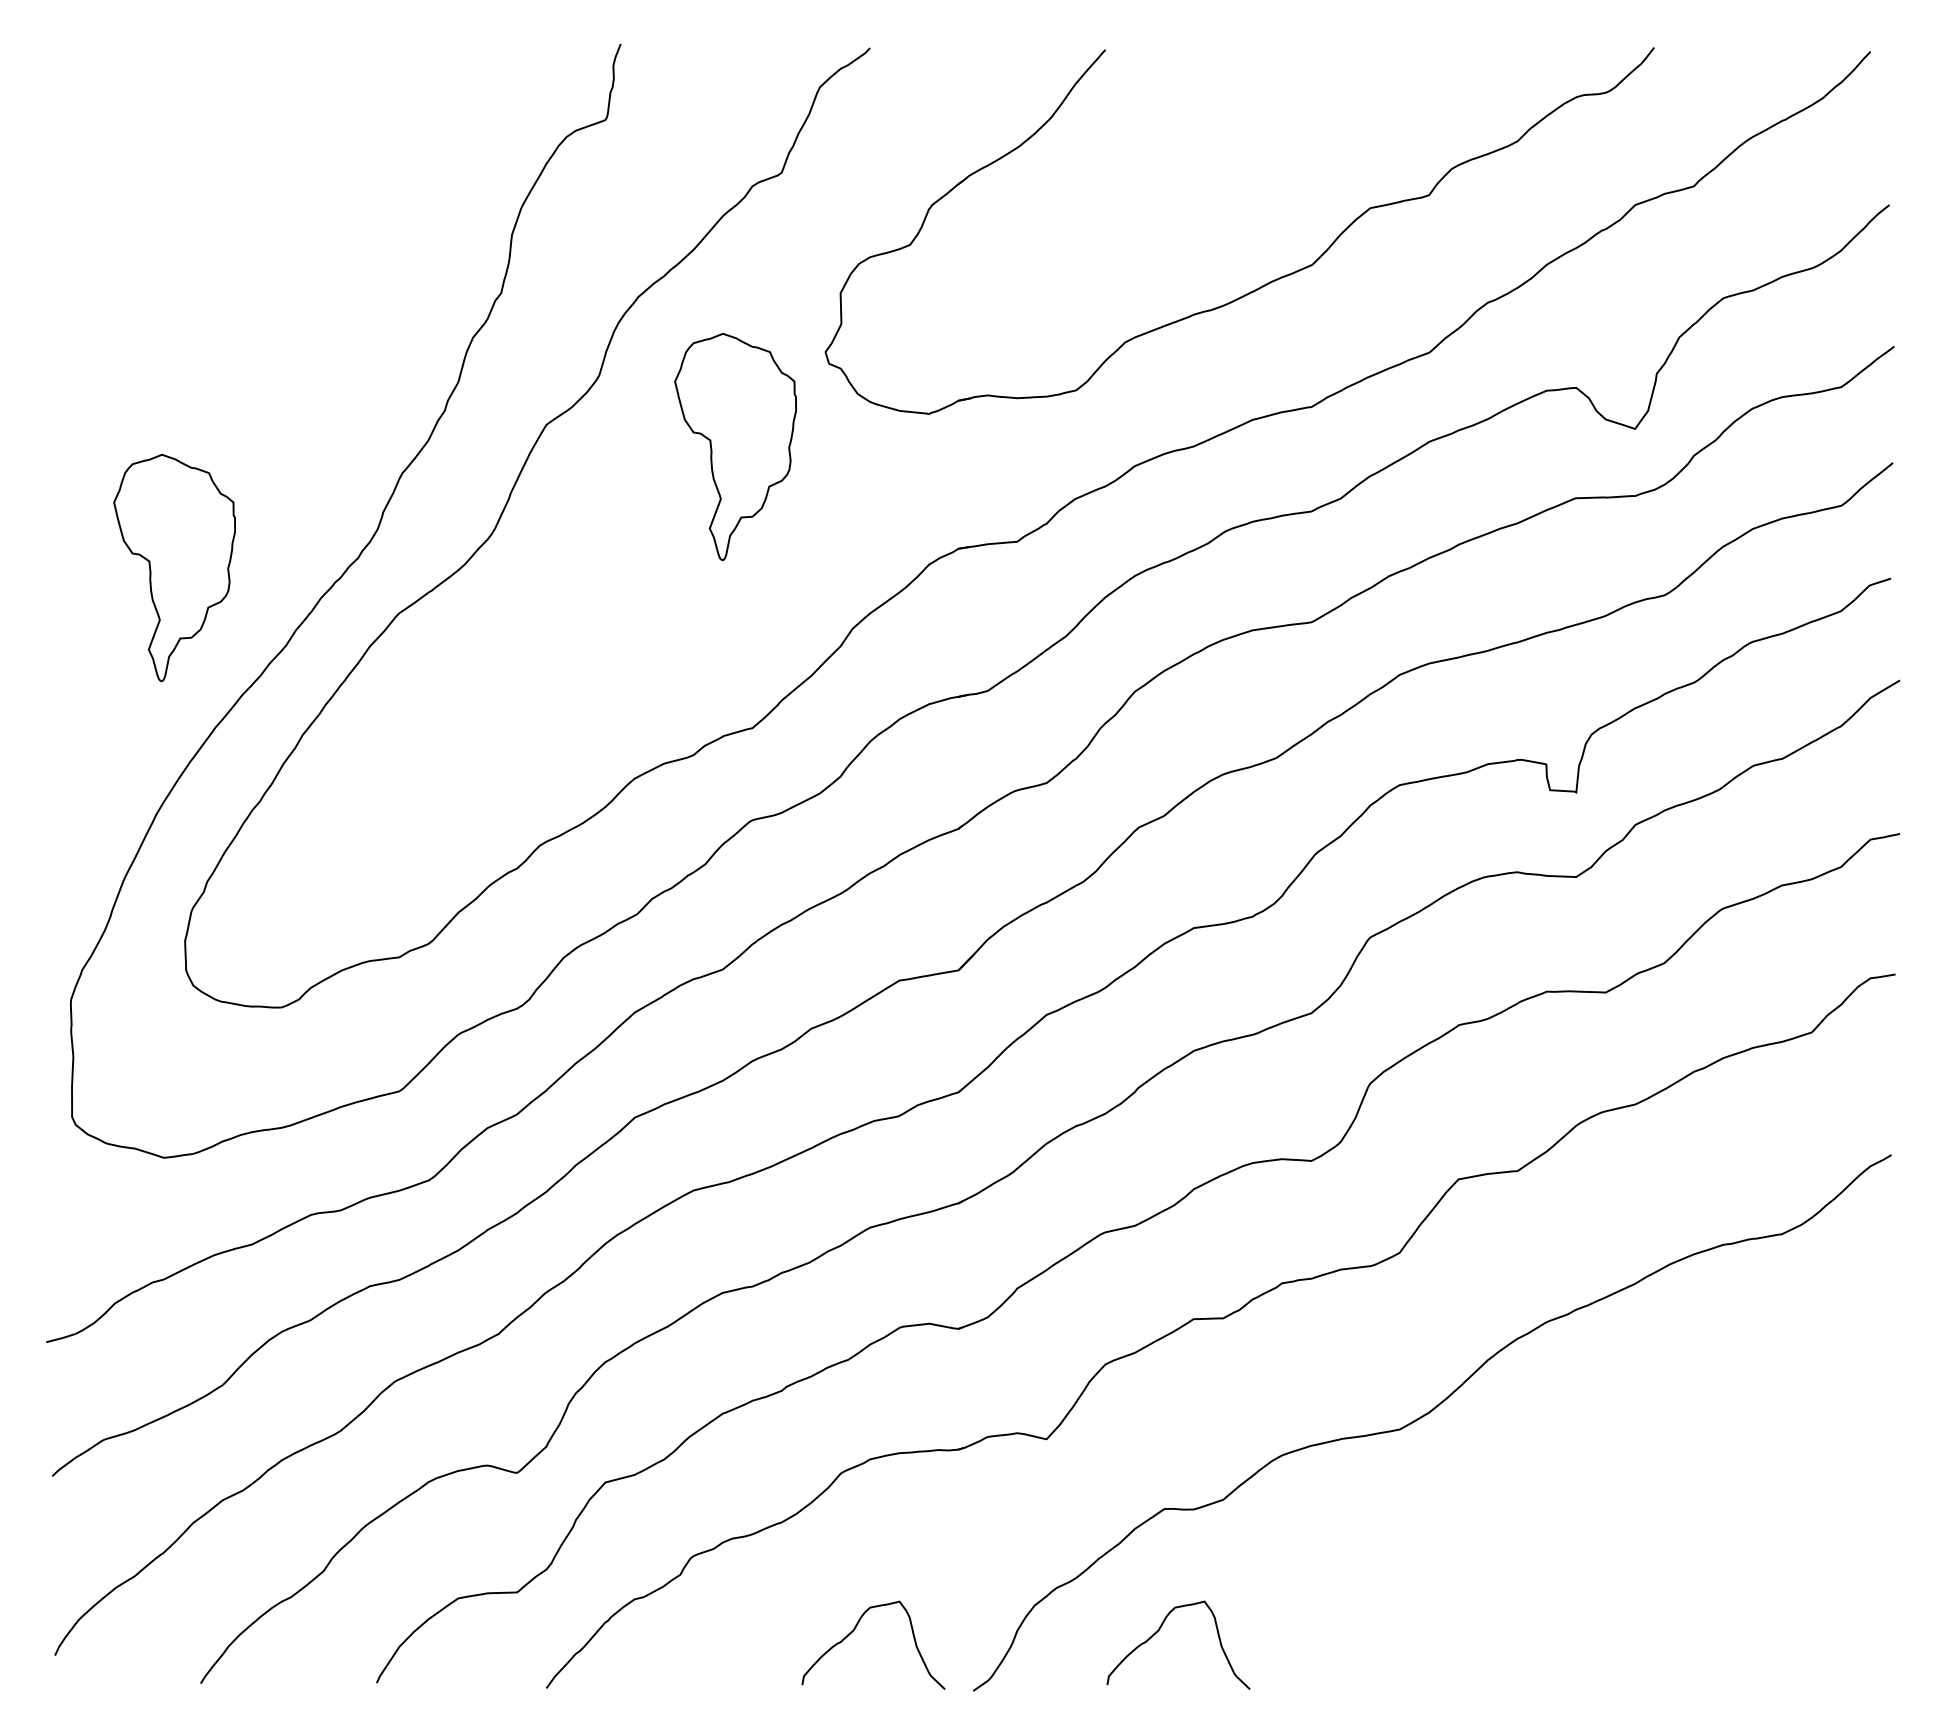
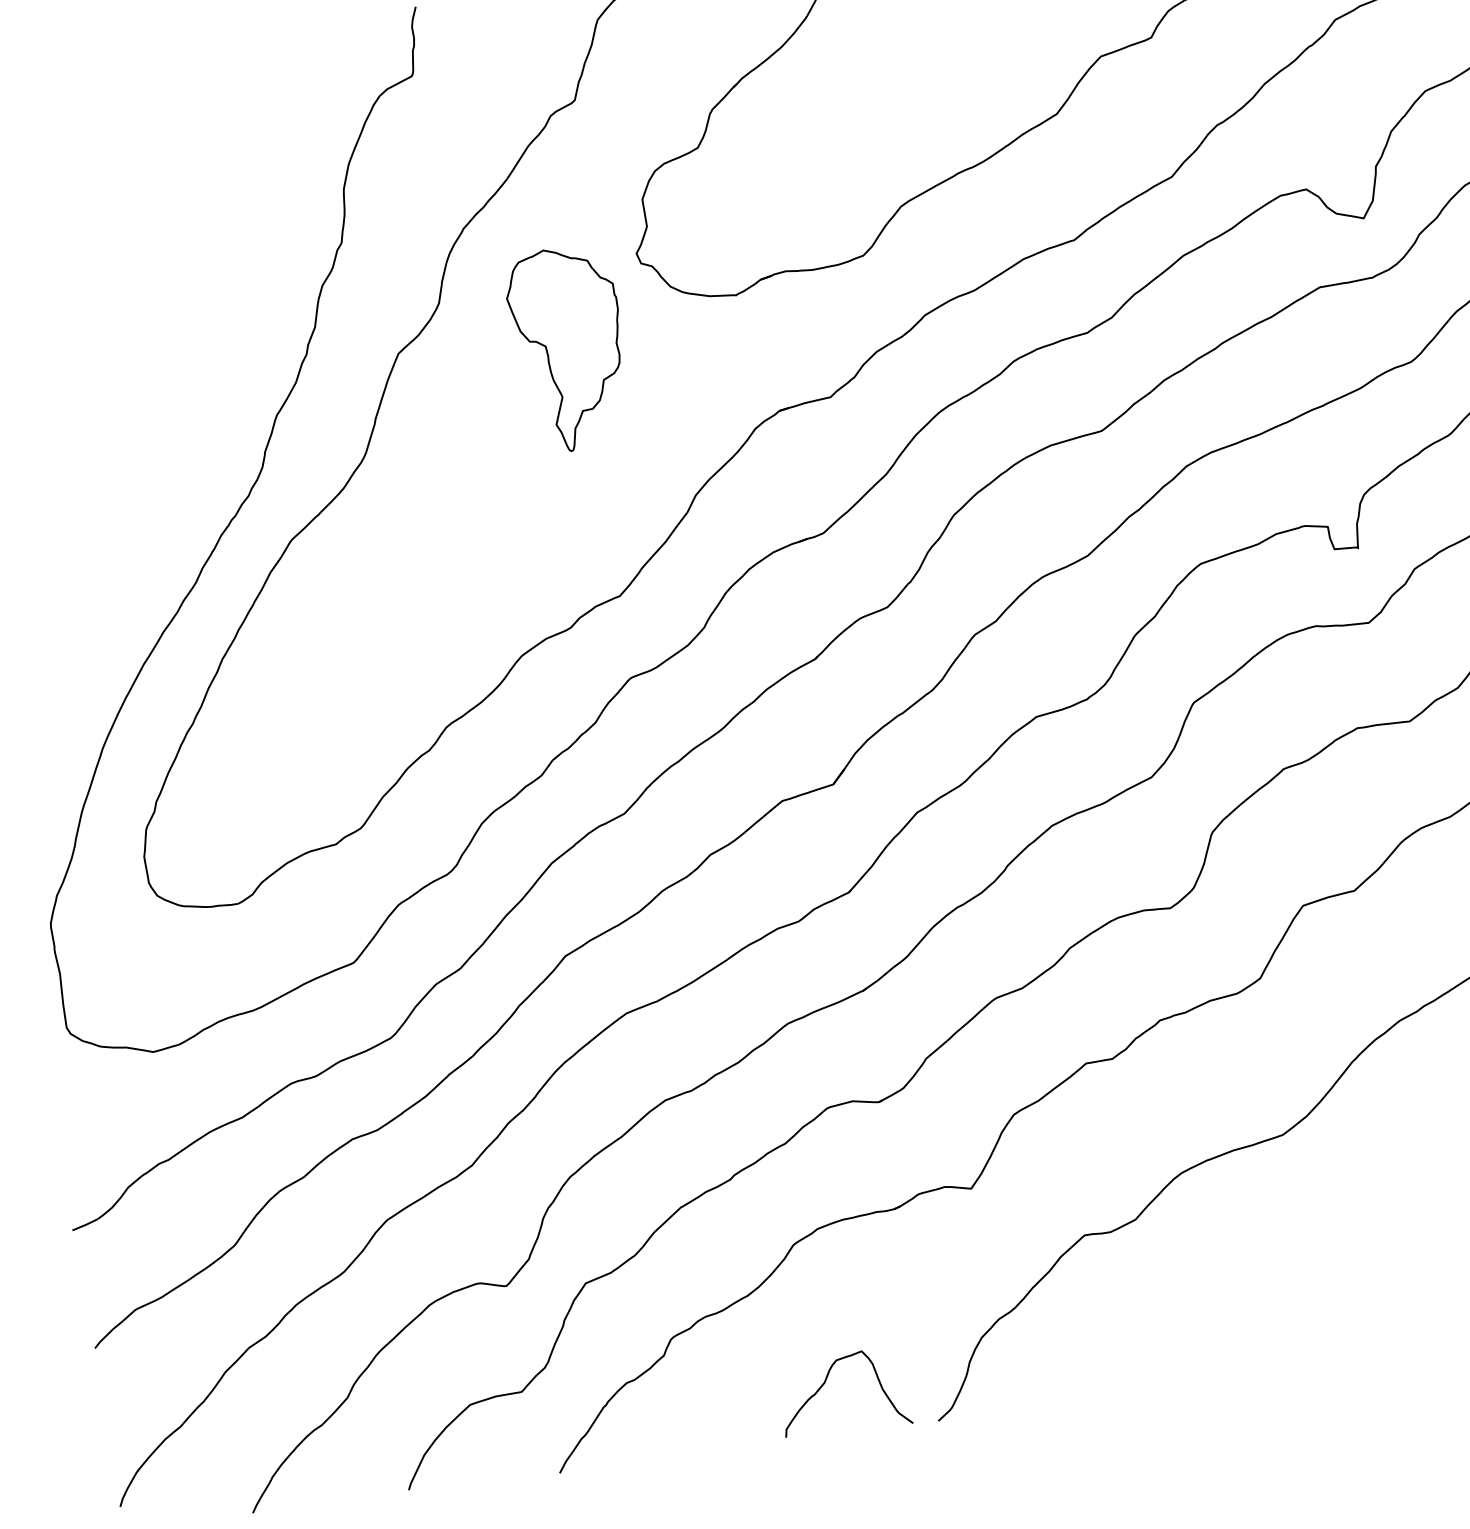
part: (174, 568) -> (87, 528), removed
curve: (1160, 1629) -> (1096, 1342), removed

